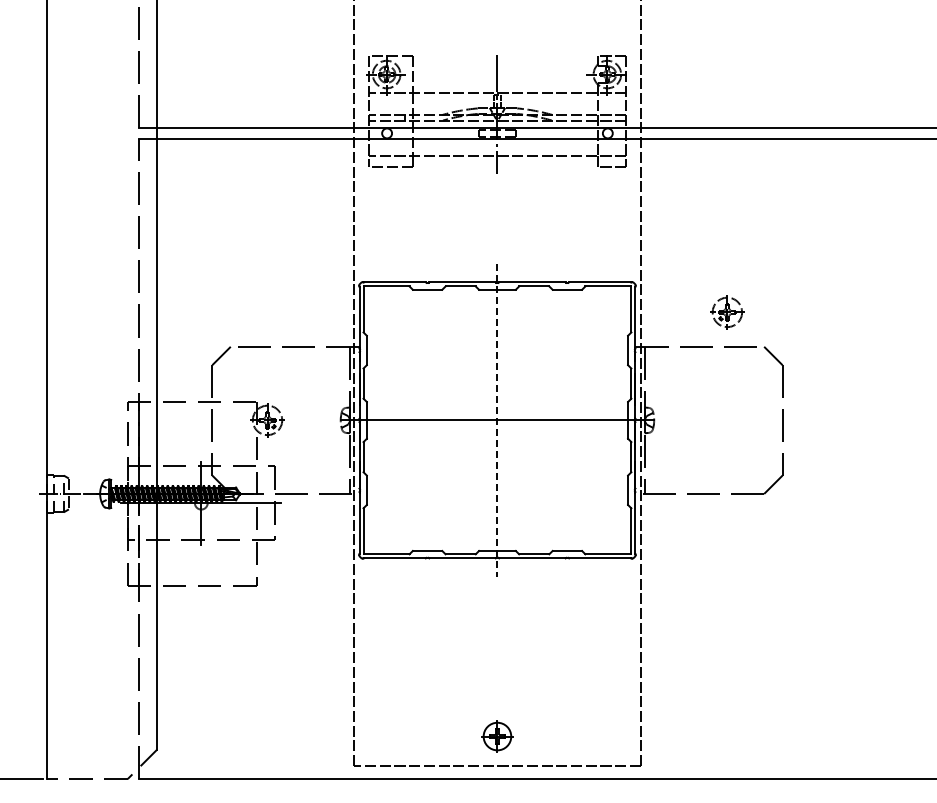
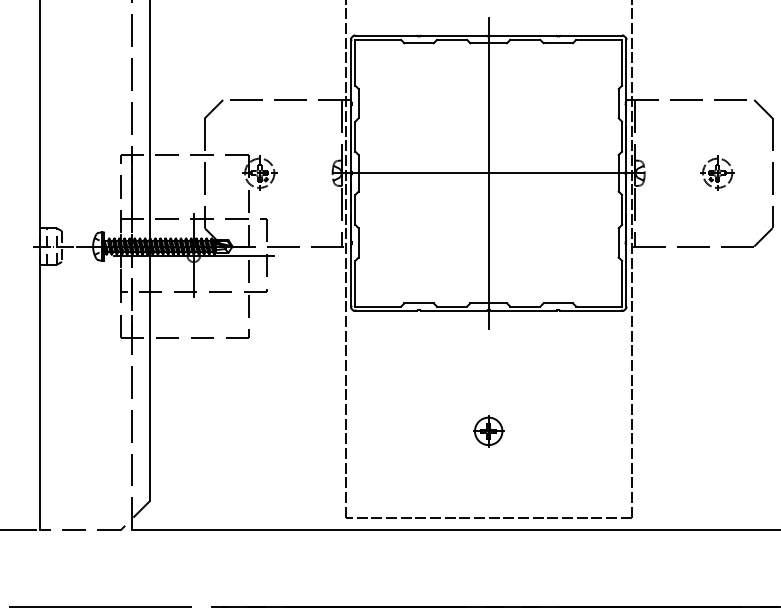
part: (727, 312) -> (717, 173), moved
line: (497, 420) -> (488, 173), dashed -> solid
part: (497, 736) -> (488, 431), moved

